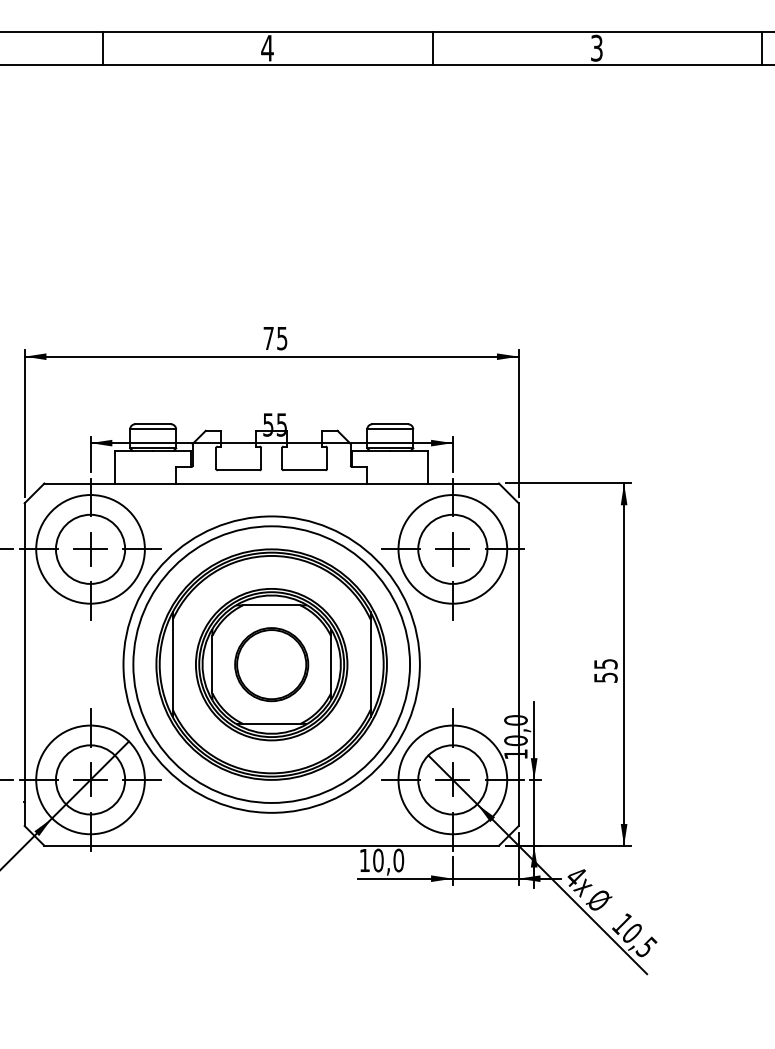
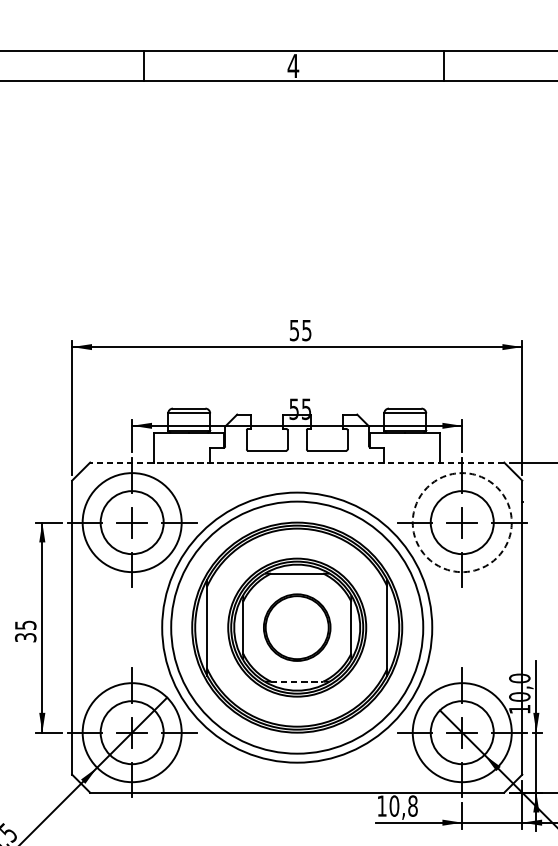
text: (268, 338) -> (294, 330), 75 -> 55
line: (271, 483) -> (297, 462), solid -> dashed
circle: (452, 549) -> (461, 522), solid -> dashed
line: (271, 723) -> (297, 681), solid -> dashed
text: (398, 860) -> (412, 806), 10,0 -> 10,8

